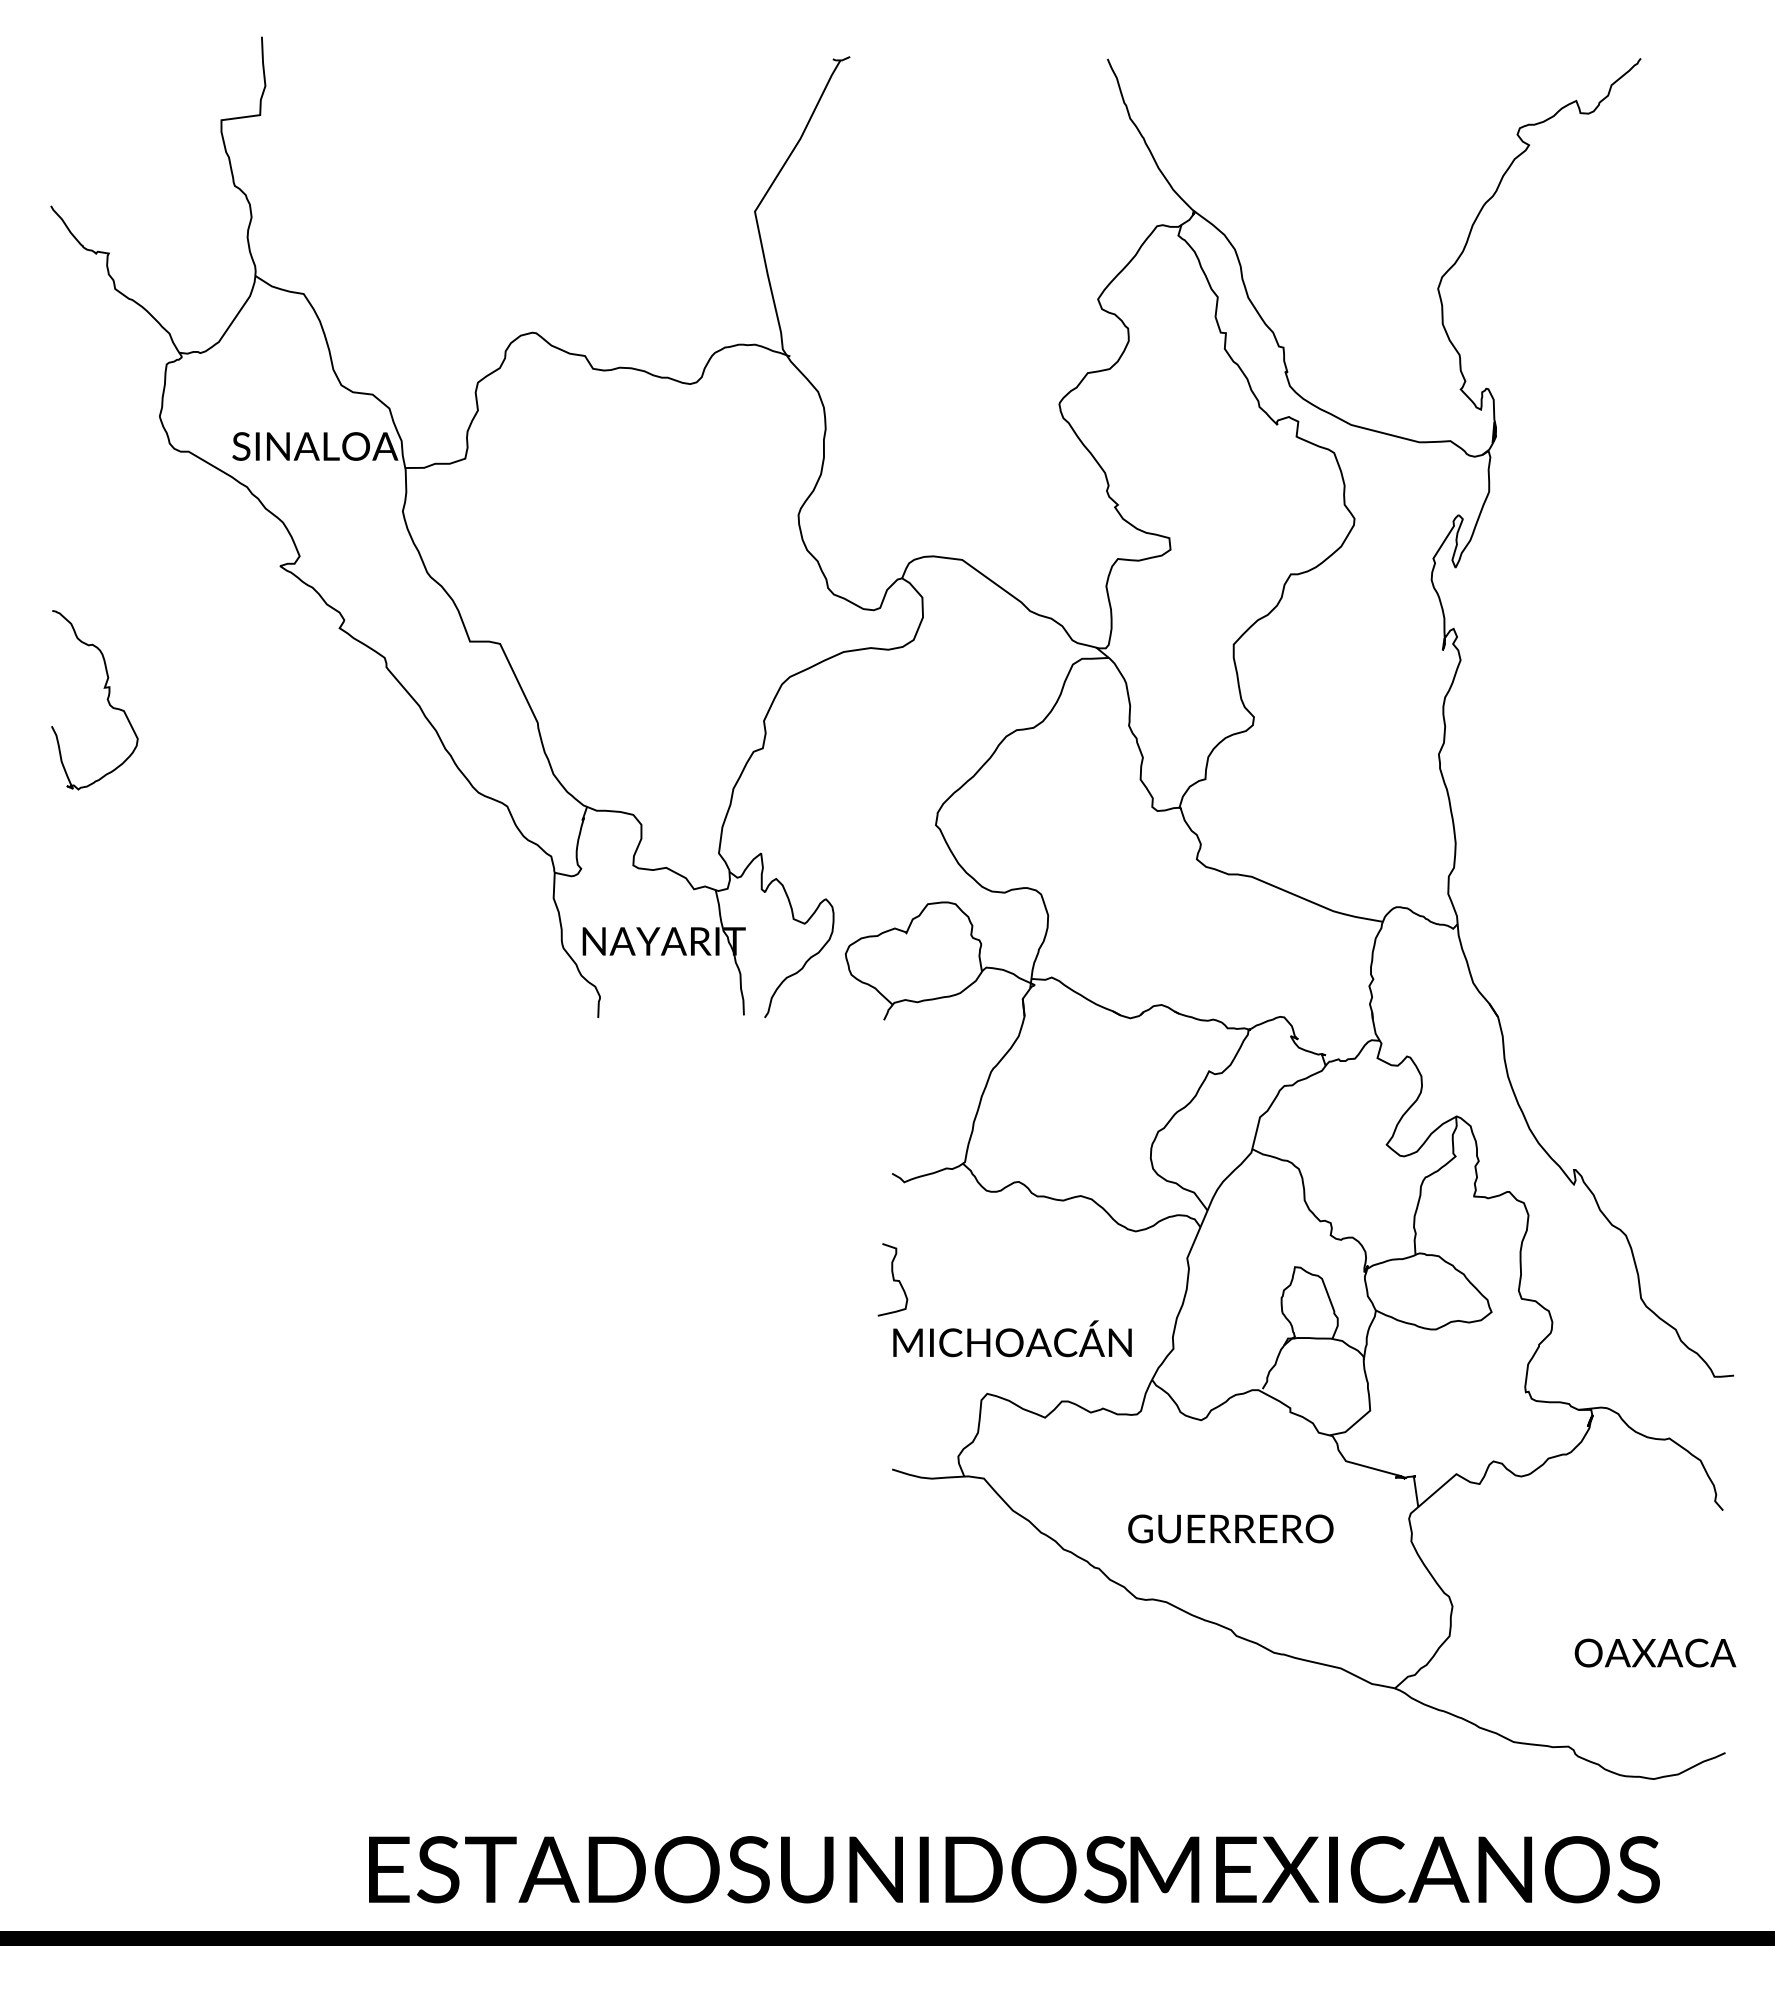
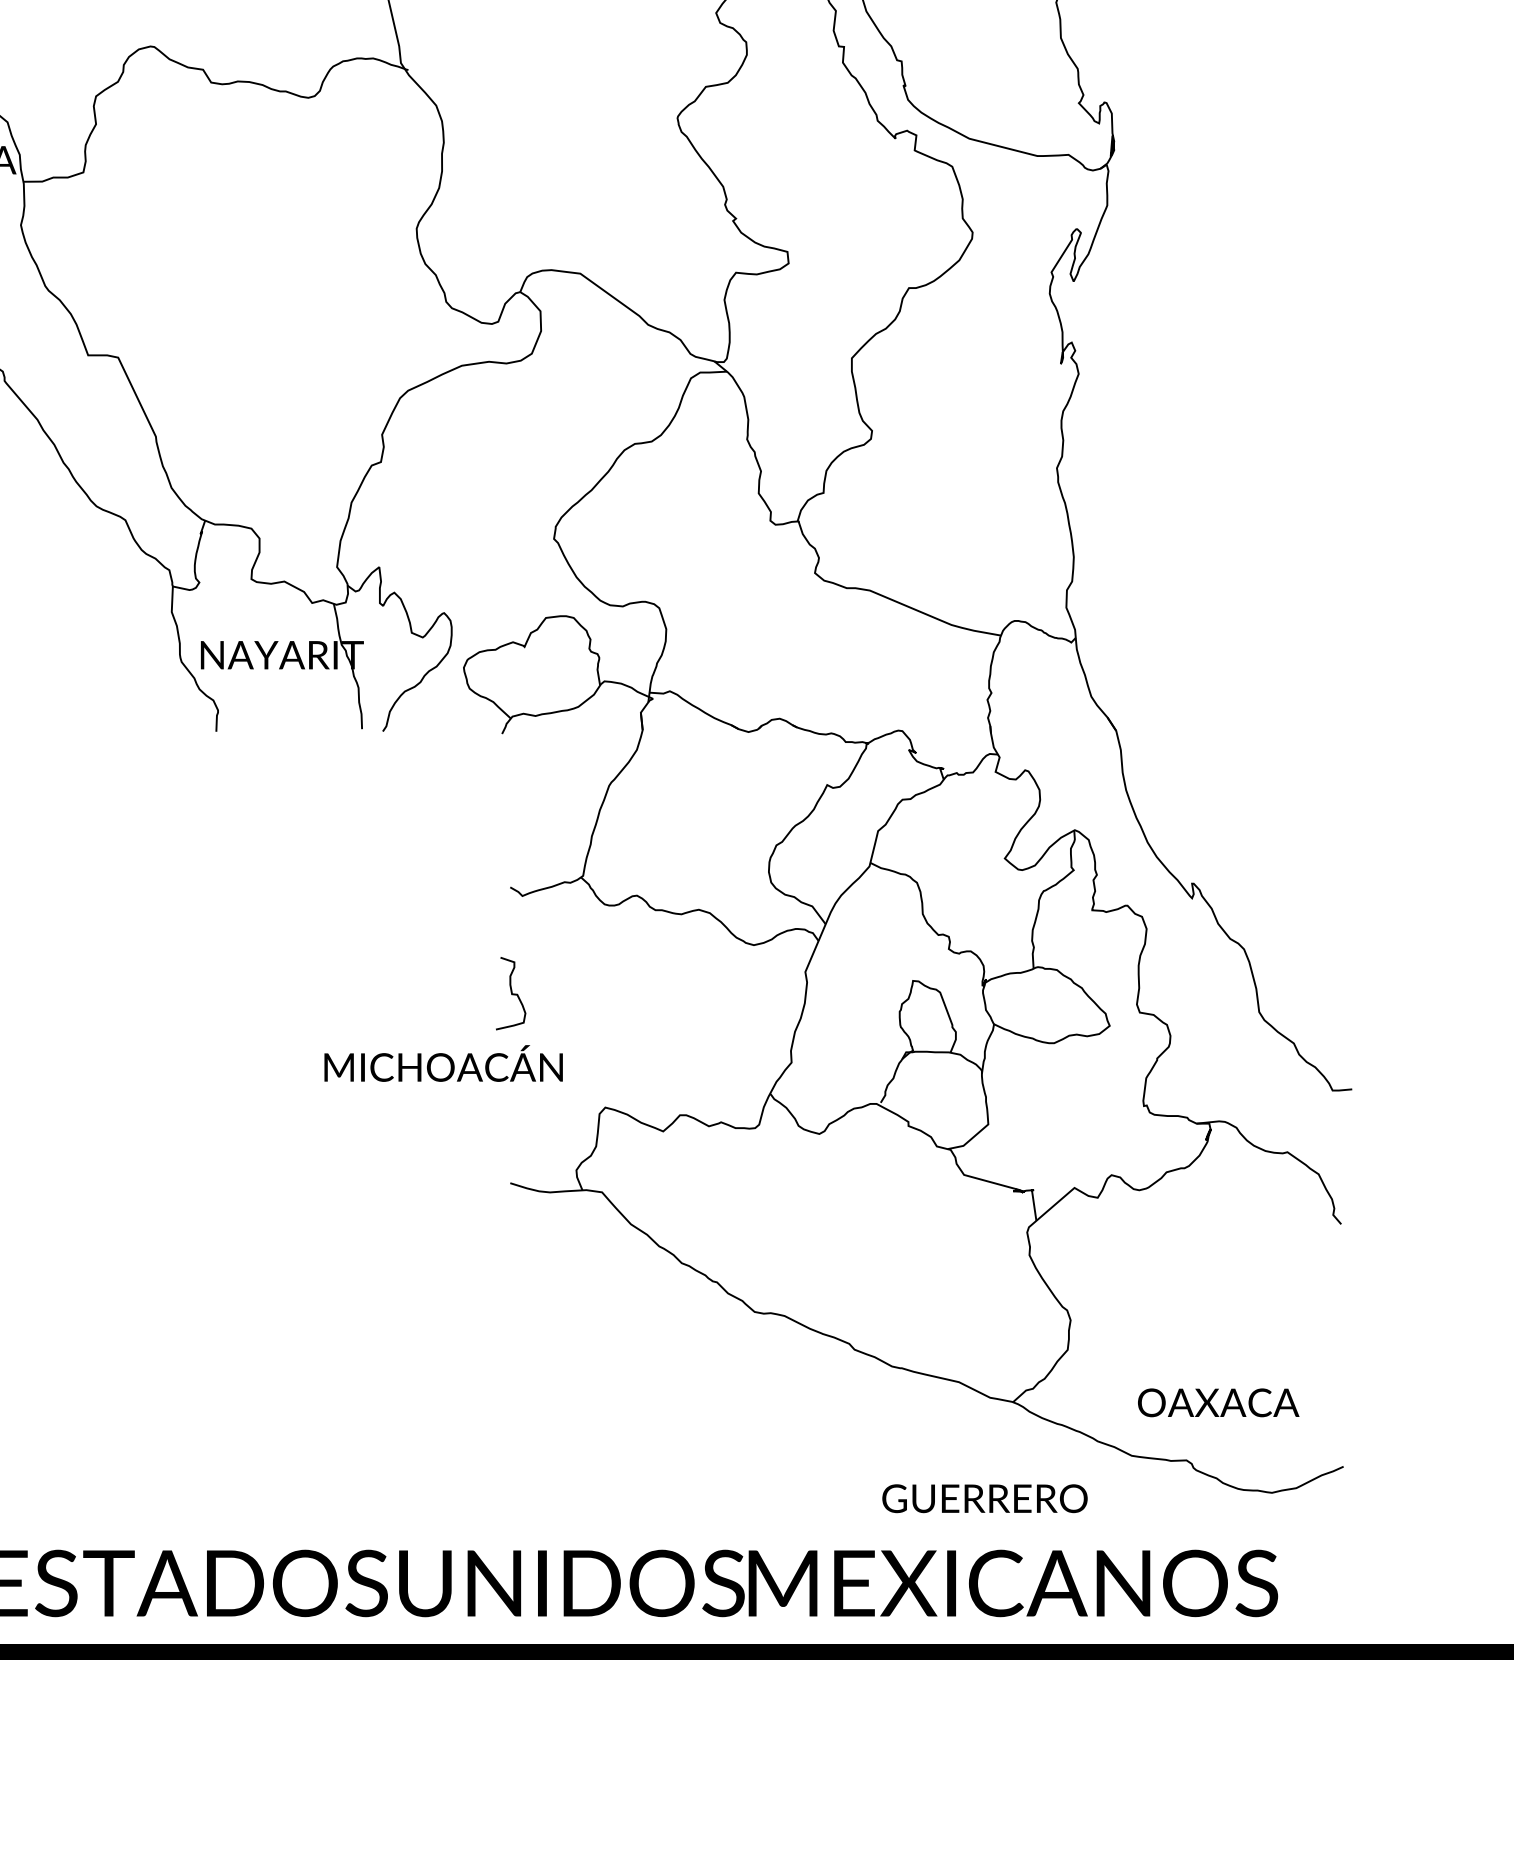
text: (1012, 1338) -> (443, 1063), moved
text: (1230, 1528) -> (984, 1498), moved
text: (1655, 1652) -> (1218, 1402), moved

